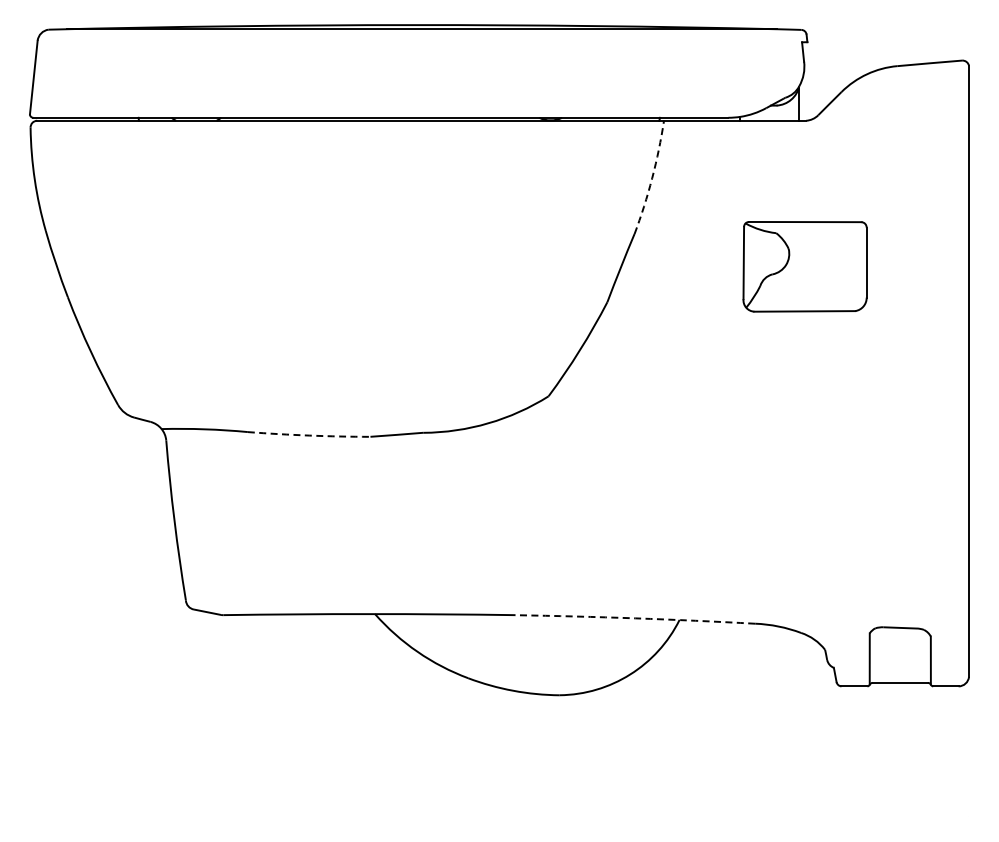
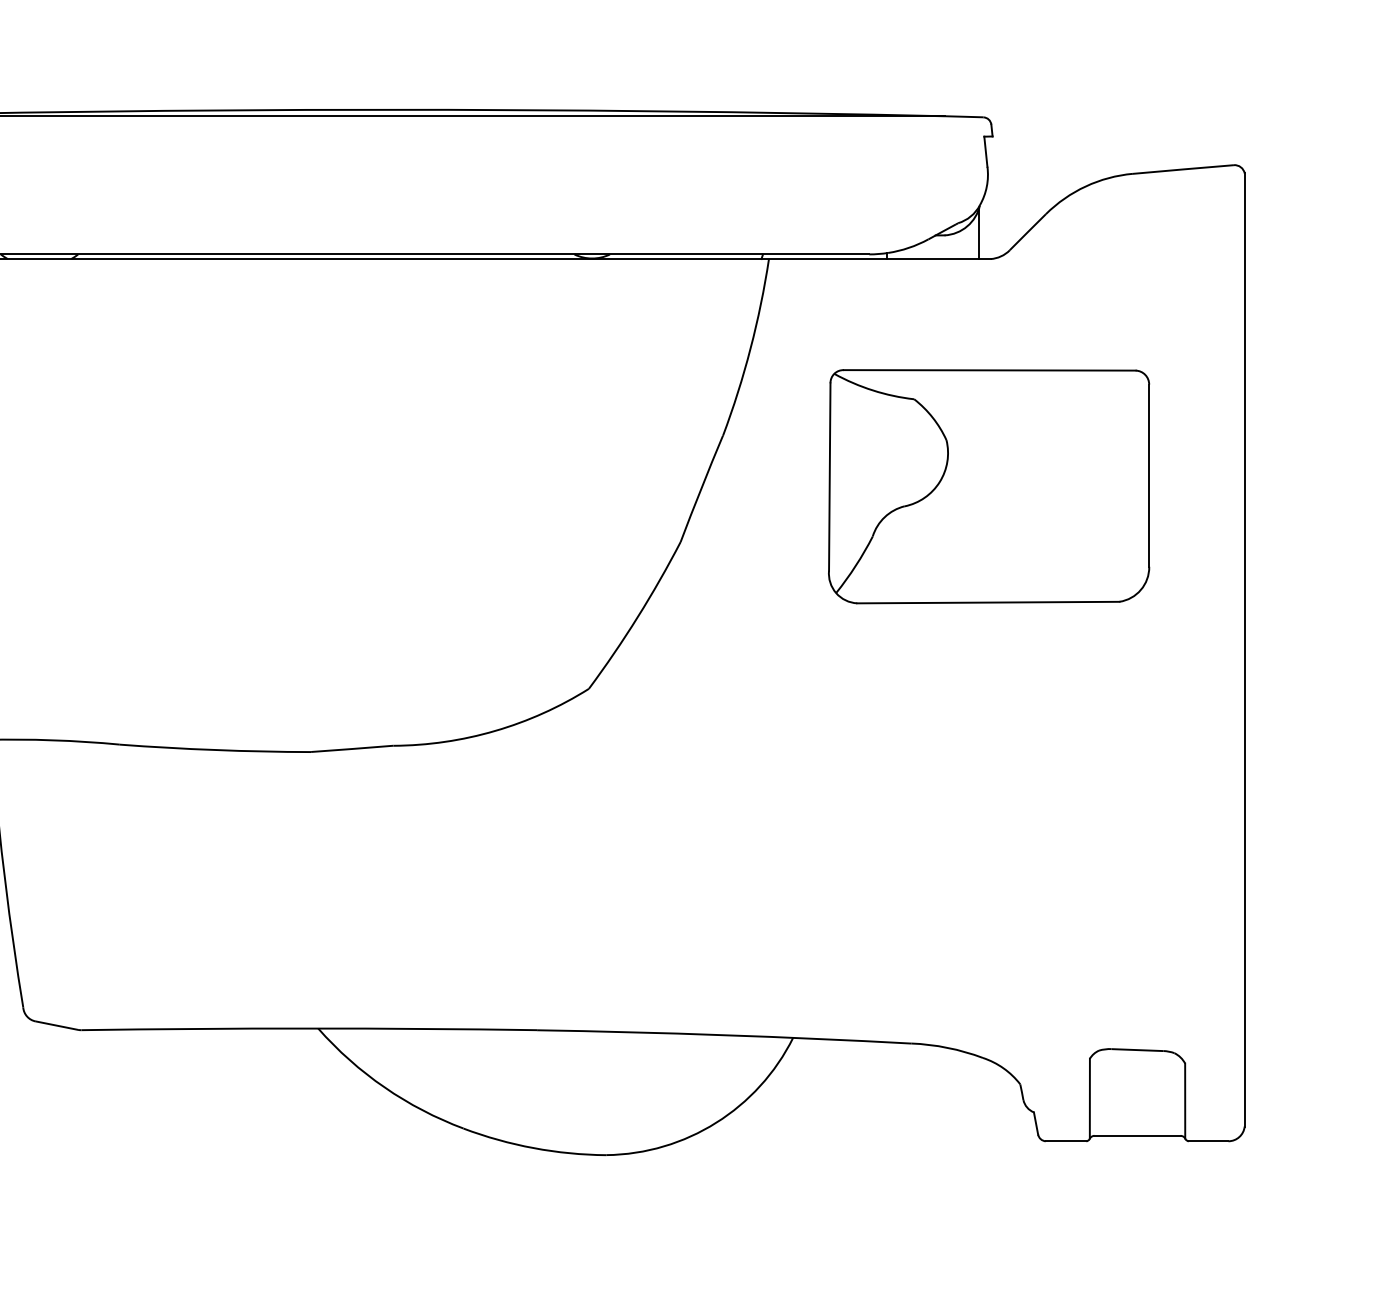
arc: (652, 178) -> (751, 349), dashed -> solid
part: (804, 266) -> (988, 486), size x1.67
arc: (309, 435) -> (215, 749), dashed -> solid
arc: (635, 618) -> (724, 1035), dashed -> solid

